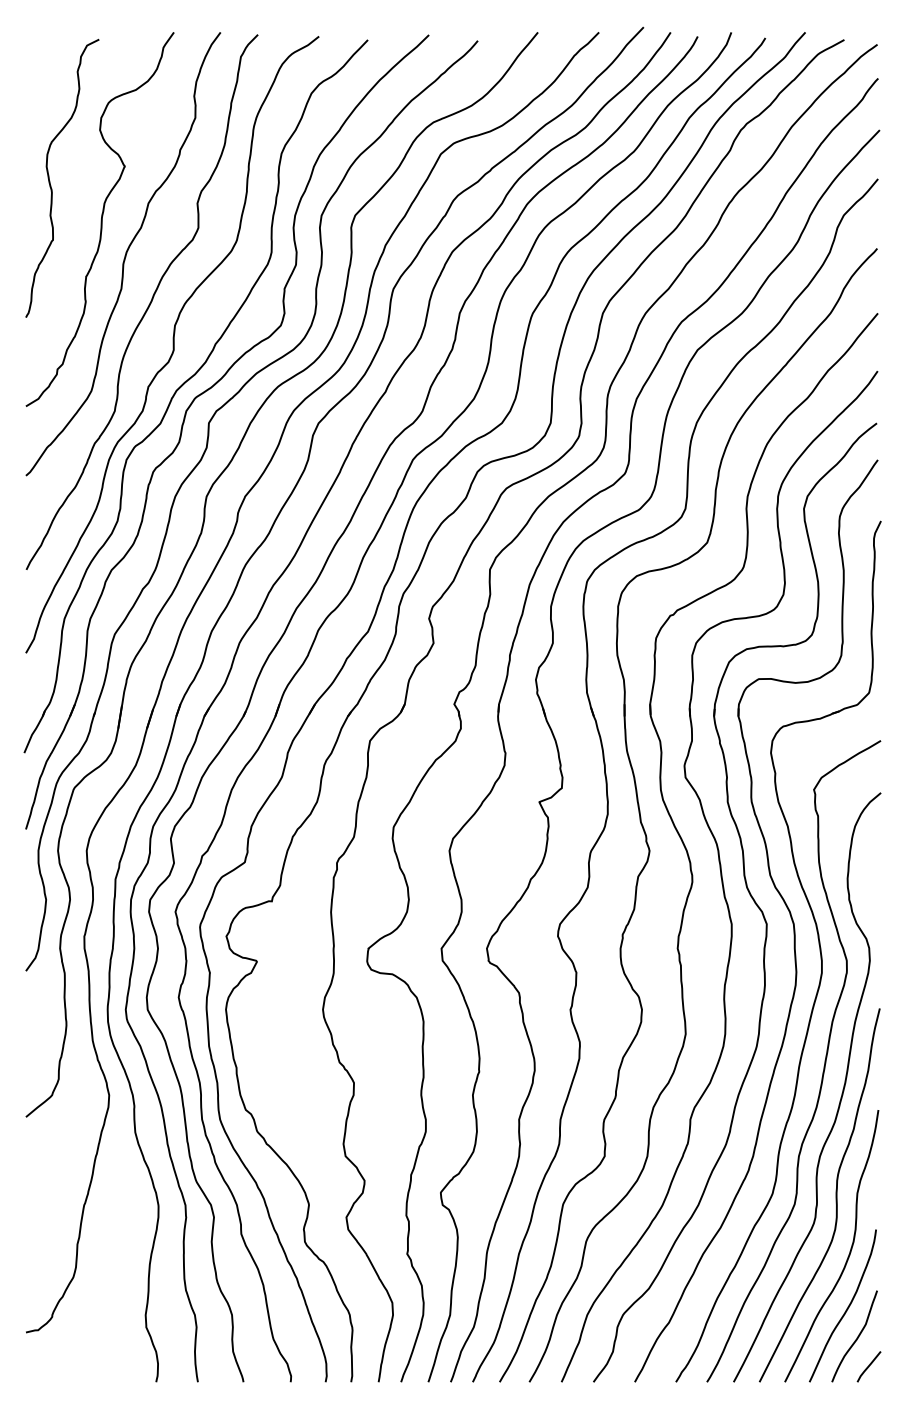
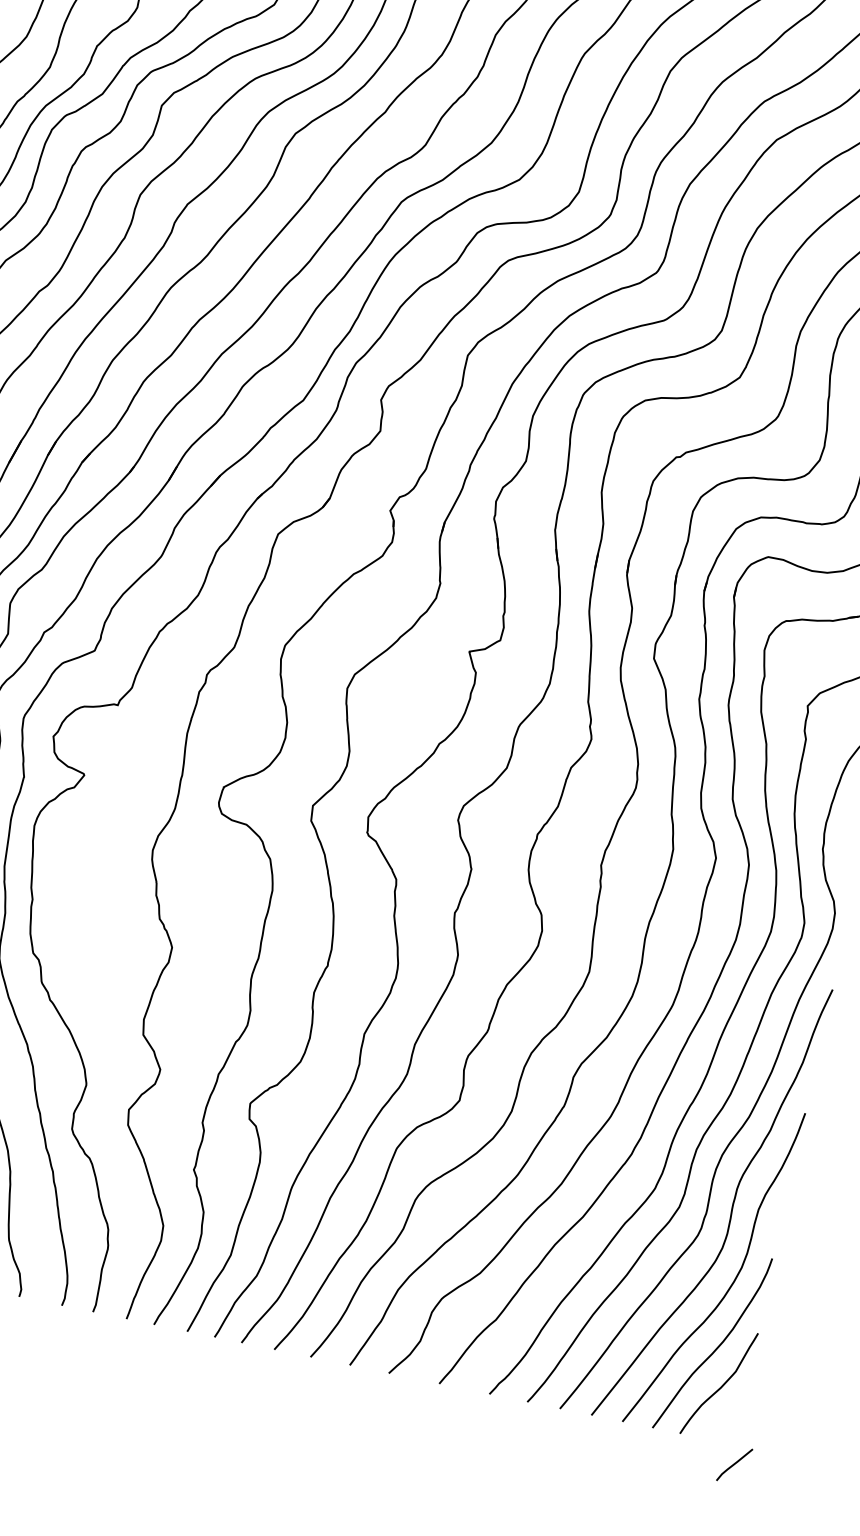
line: (868, 1366) -> (733, 1464), moved

